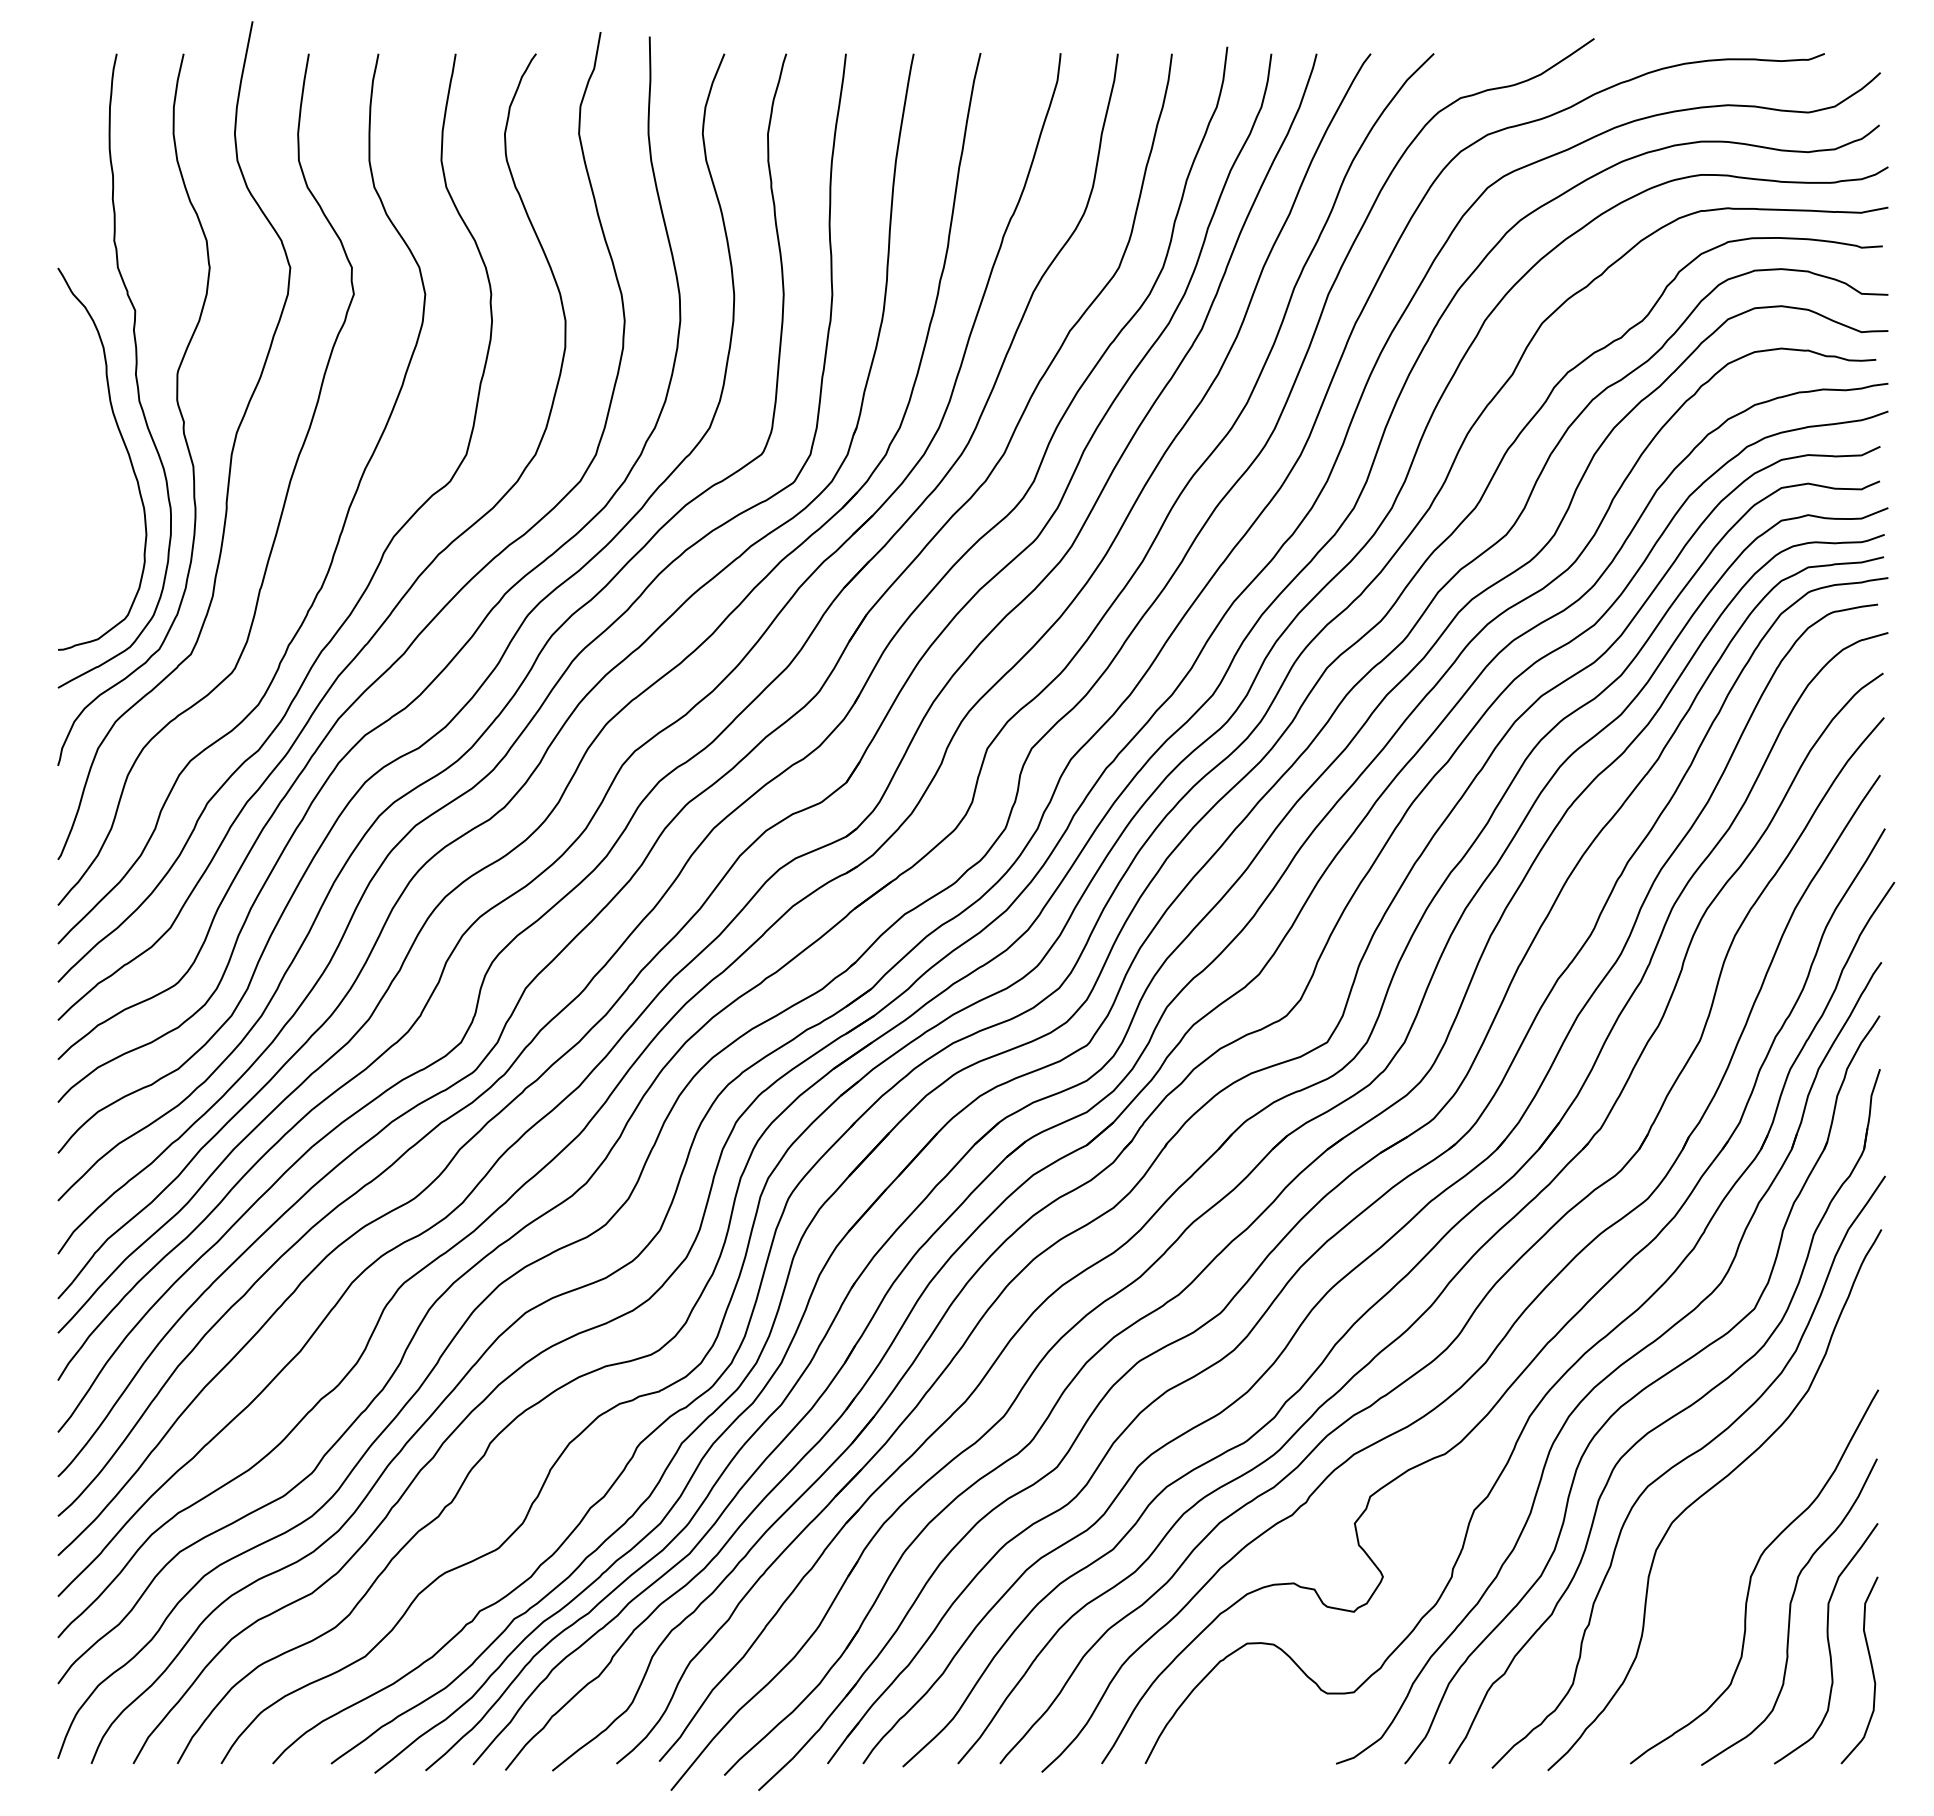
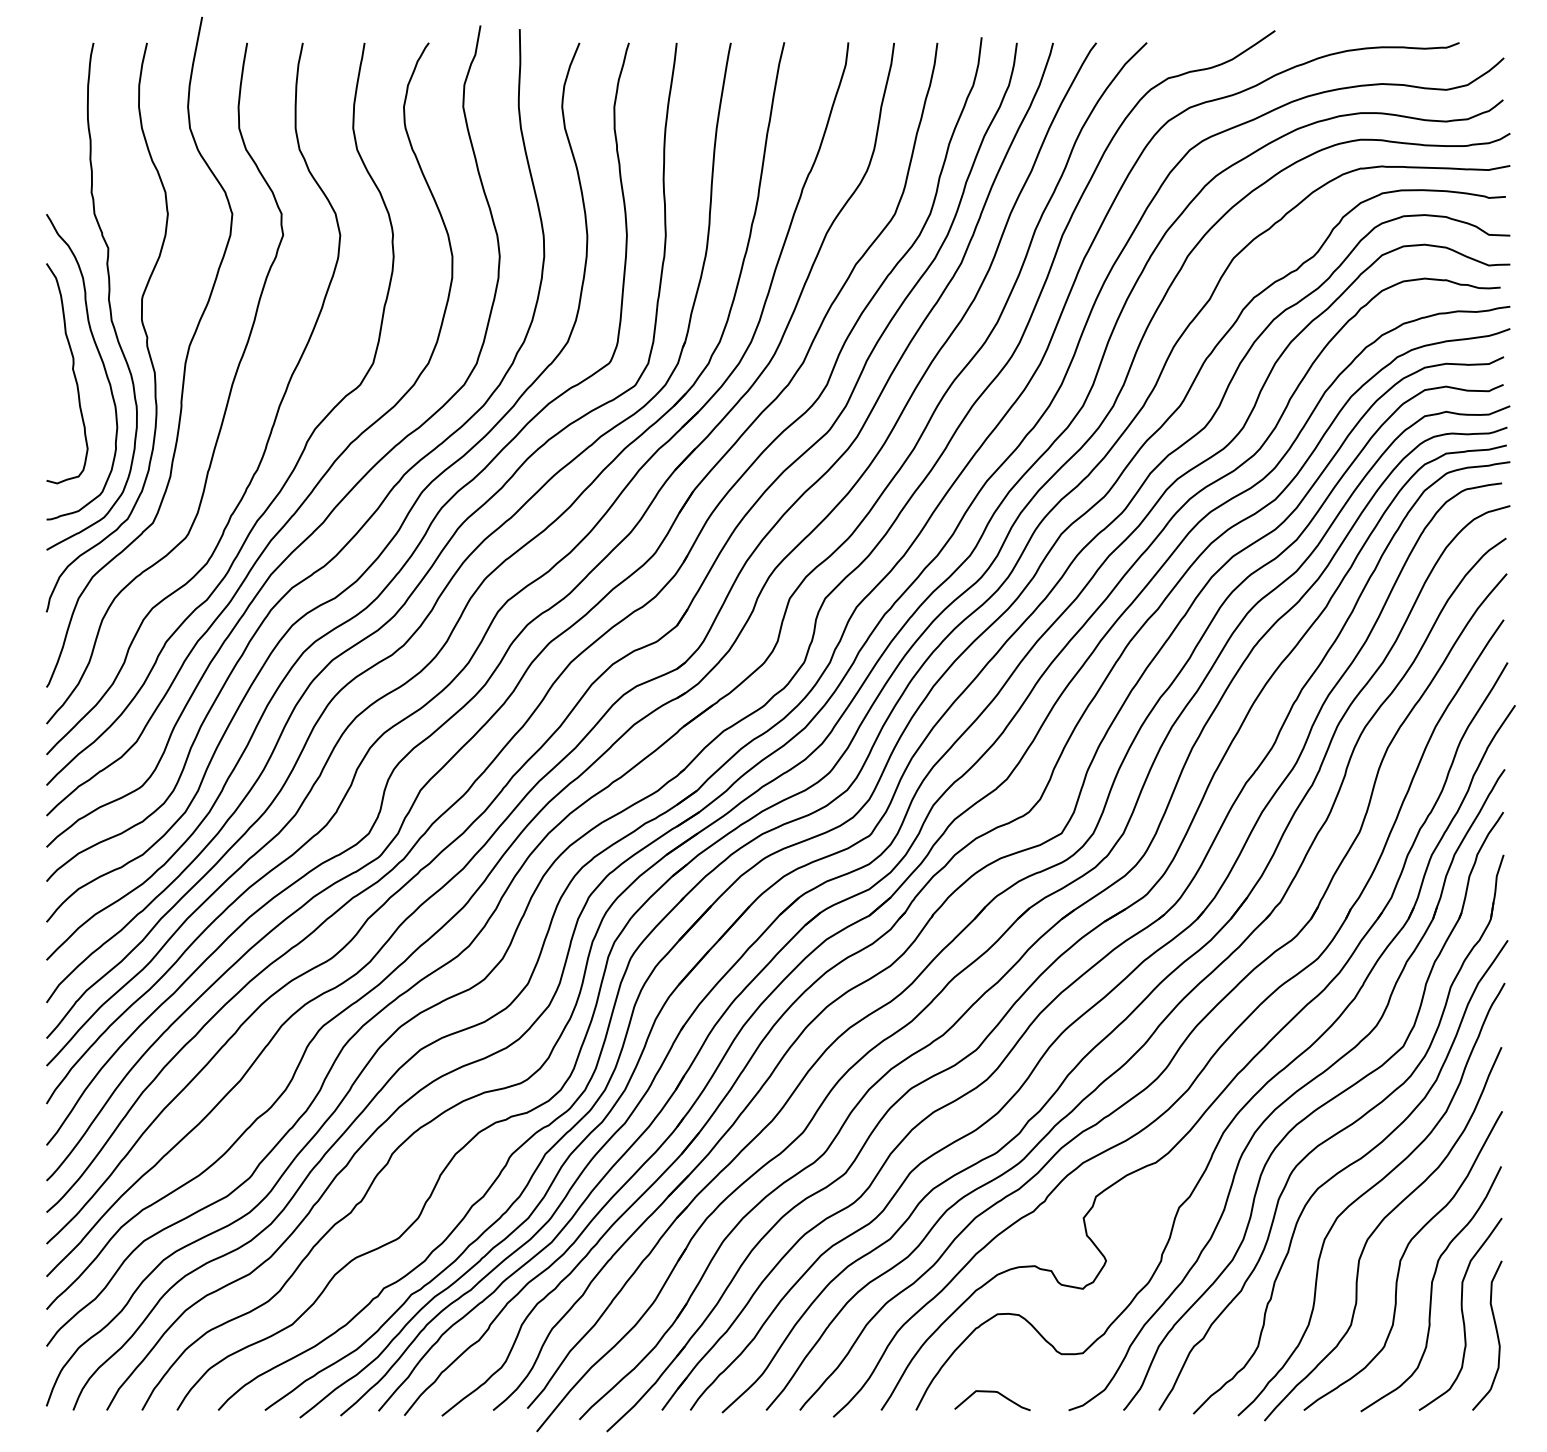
curve: (90, 464) -> (72, 371), added
curve: (1720, 1538) -> (1376, 1230), added
curve: (1240, 1741) -> (992, 1392), added

